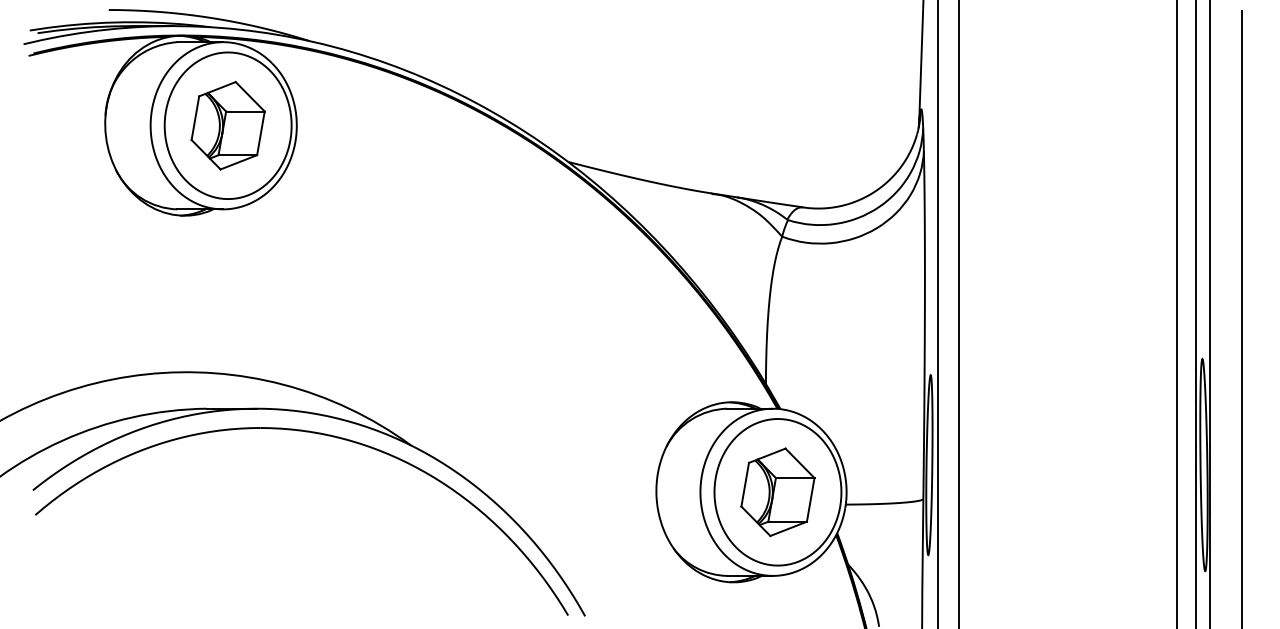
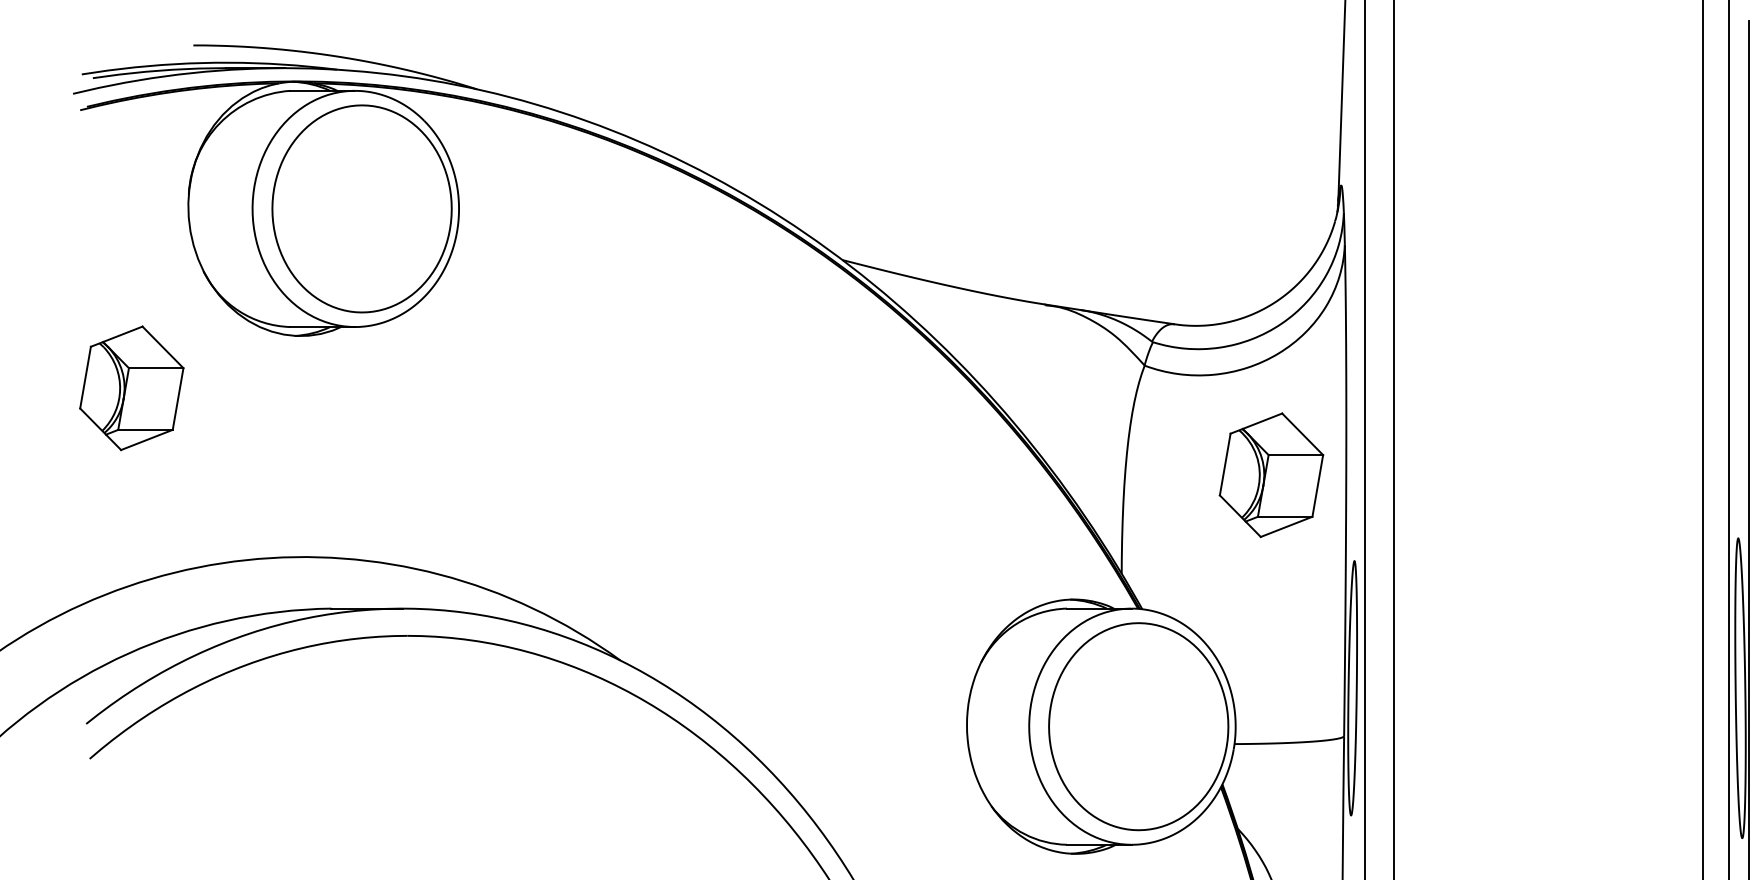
part: (227, 125) -> (130, 387), moved
part: (777, 492) -> (1270, 475), moved

